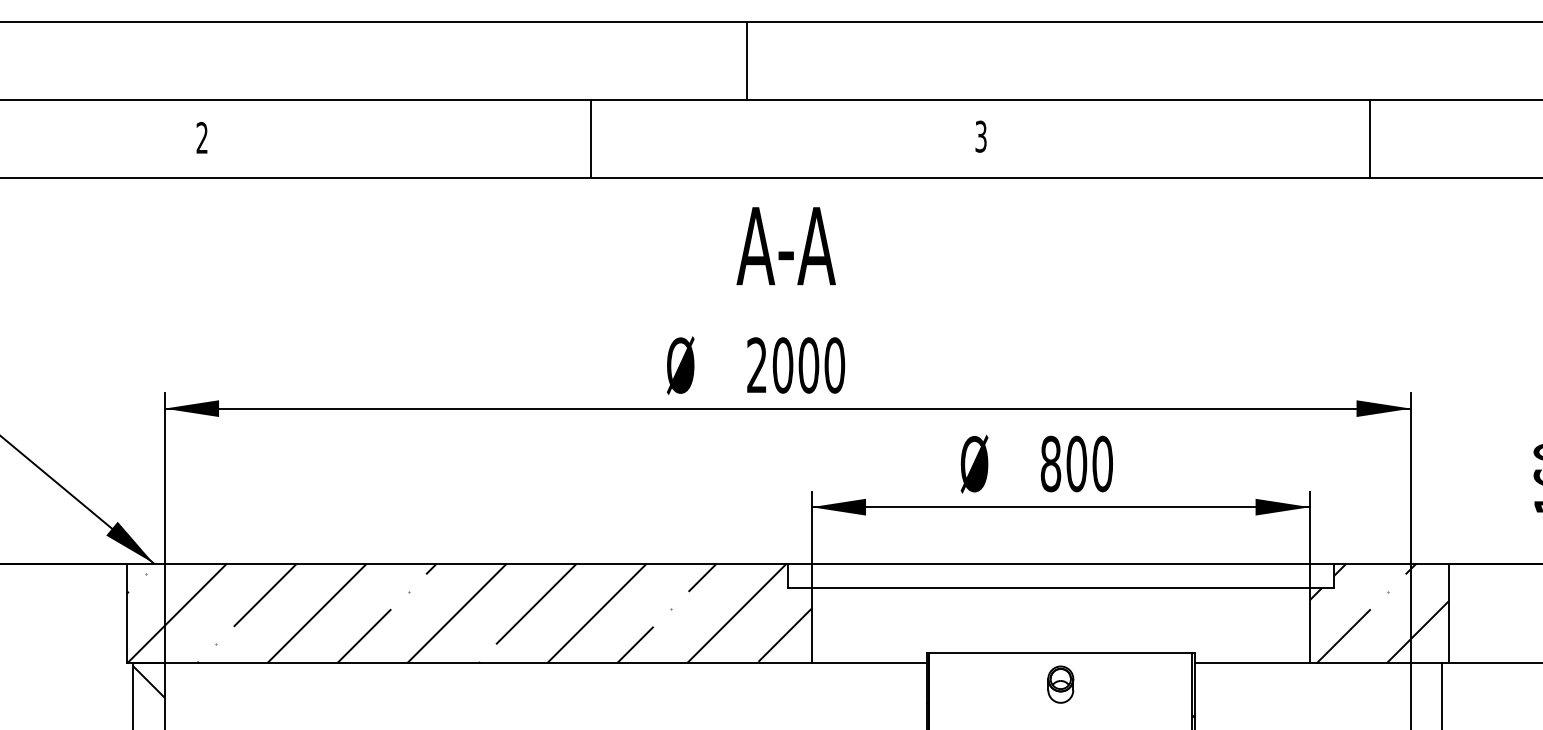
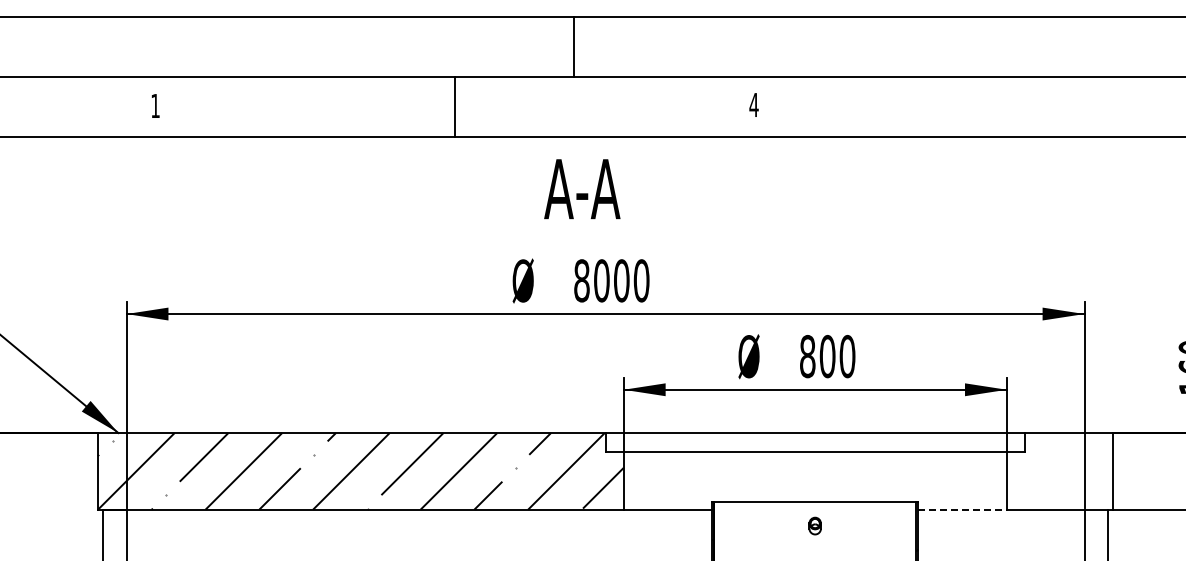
text: (980, 135) -> (753, 104), 3 -> 4
text: (202, 137) -> (155, 105), 2 -> 1
line: (1370, 138) -> (1053, 106), removed
text: (786, 246) -> (582, 189), moved
text: (756, 365) -> (581, 280), 2000 -> 8000
hatch: (1378, 613) -> (1059, 471), removed
line: (1253, 662) -> (963, 509), solid -> dashed
hatch: (148, 682) -> (114, 524), removed
part: (1059, 683) -> (814, 525), size x0.6

